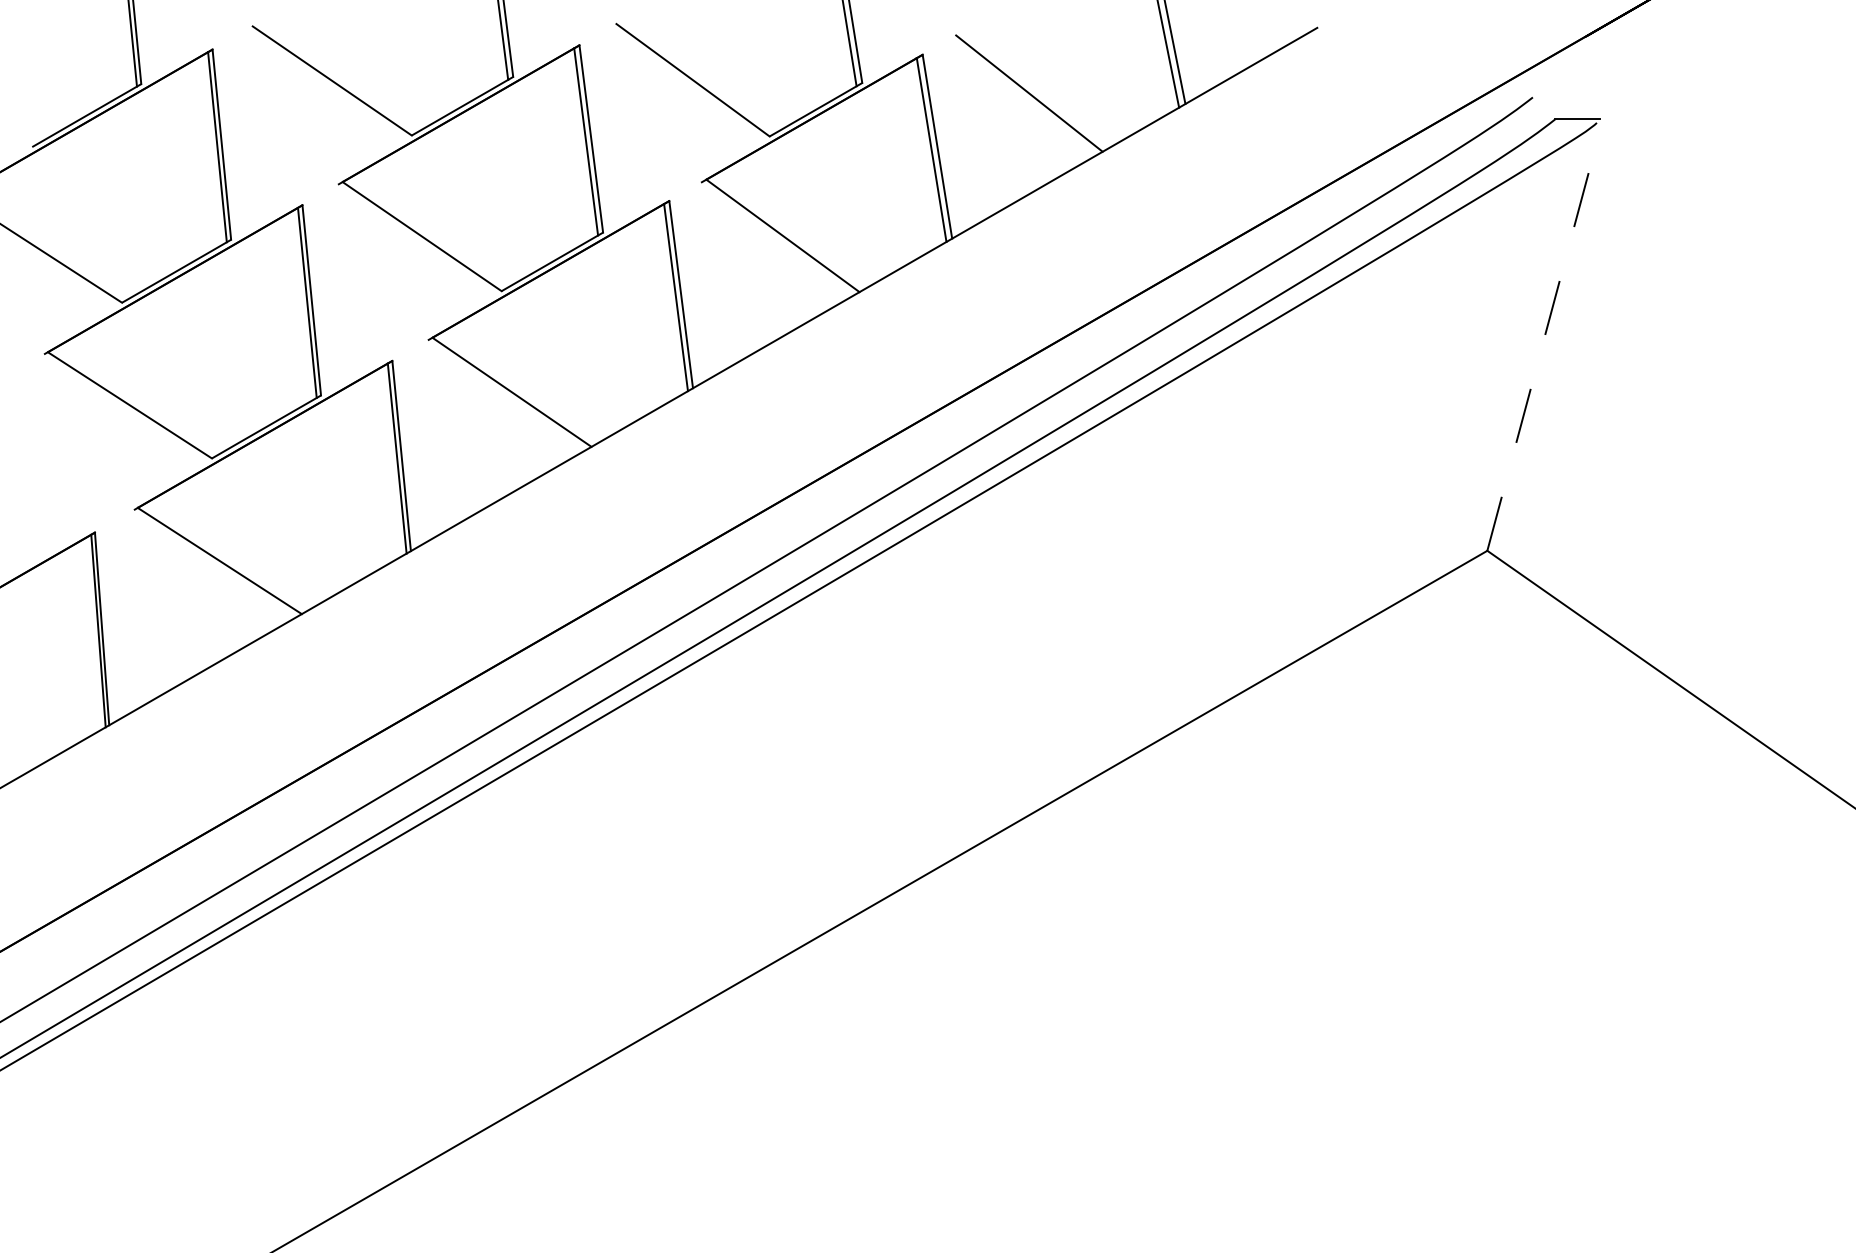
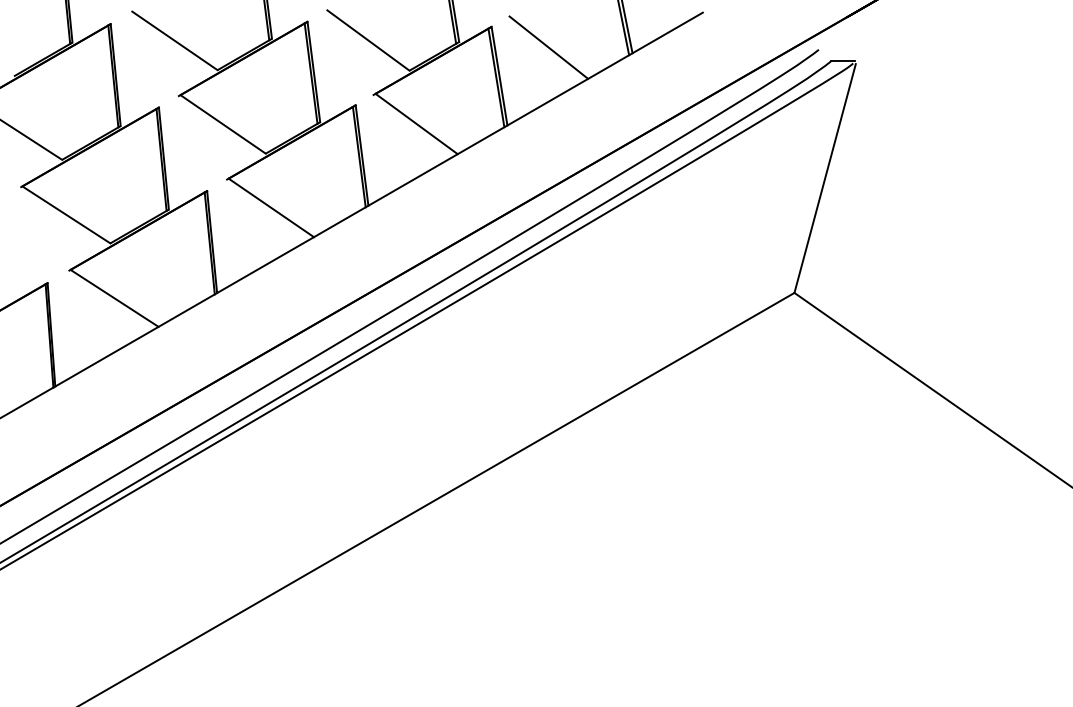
line: (1545, 337) -> (825, 178), dashed -> solid

